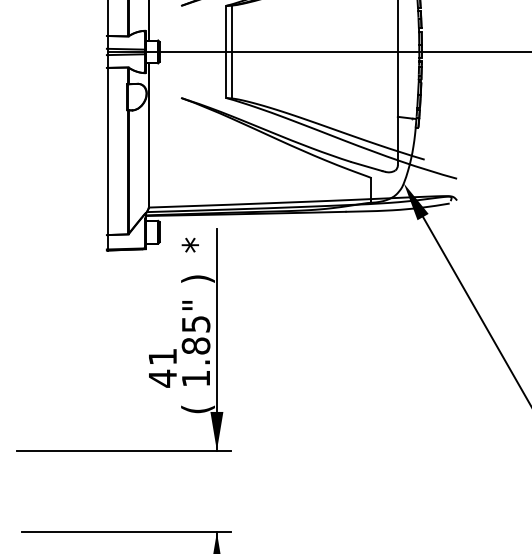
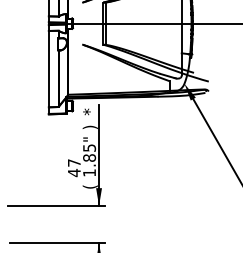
text: (163, 355) -> (74, 162), 41 -> 47

